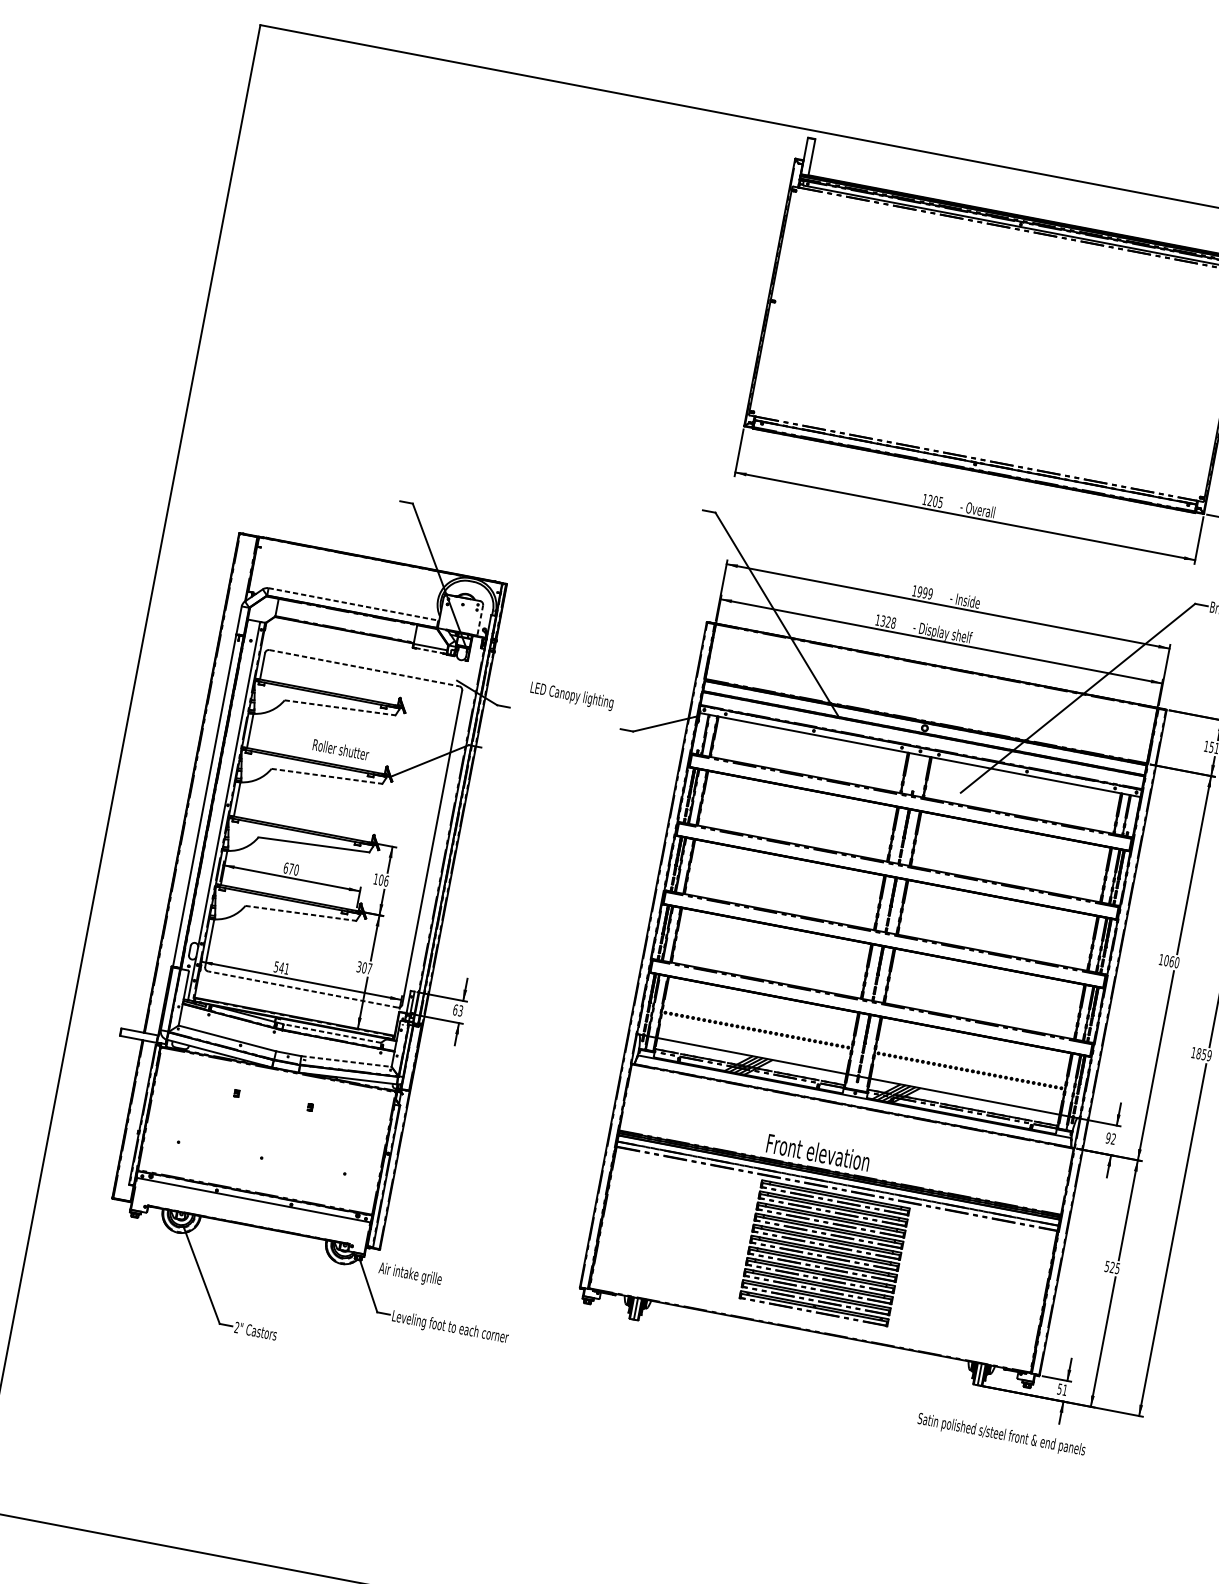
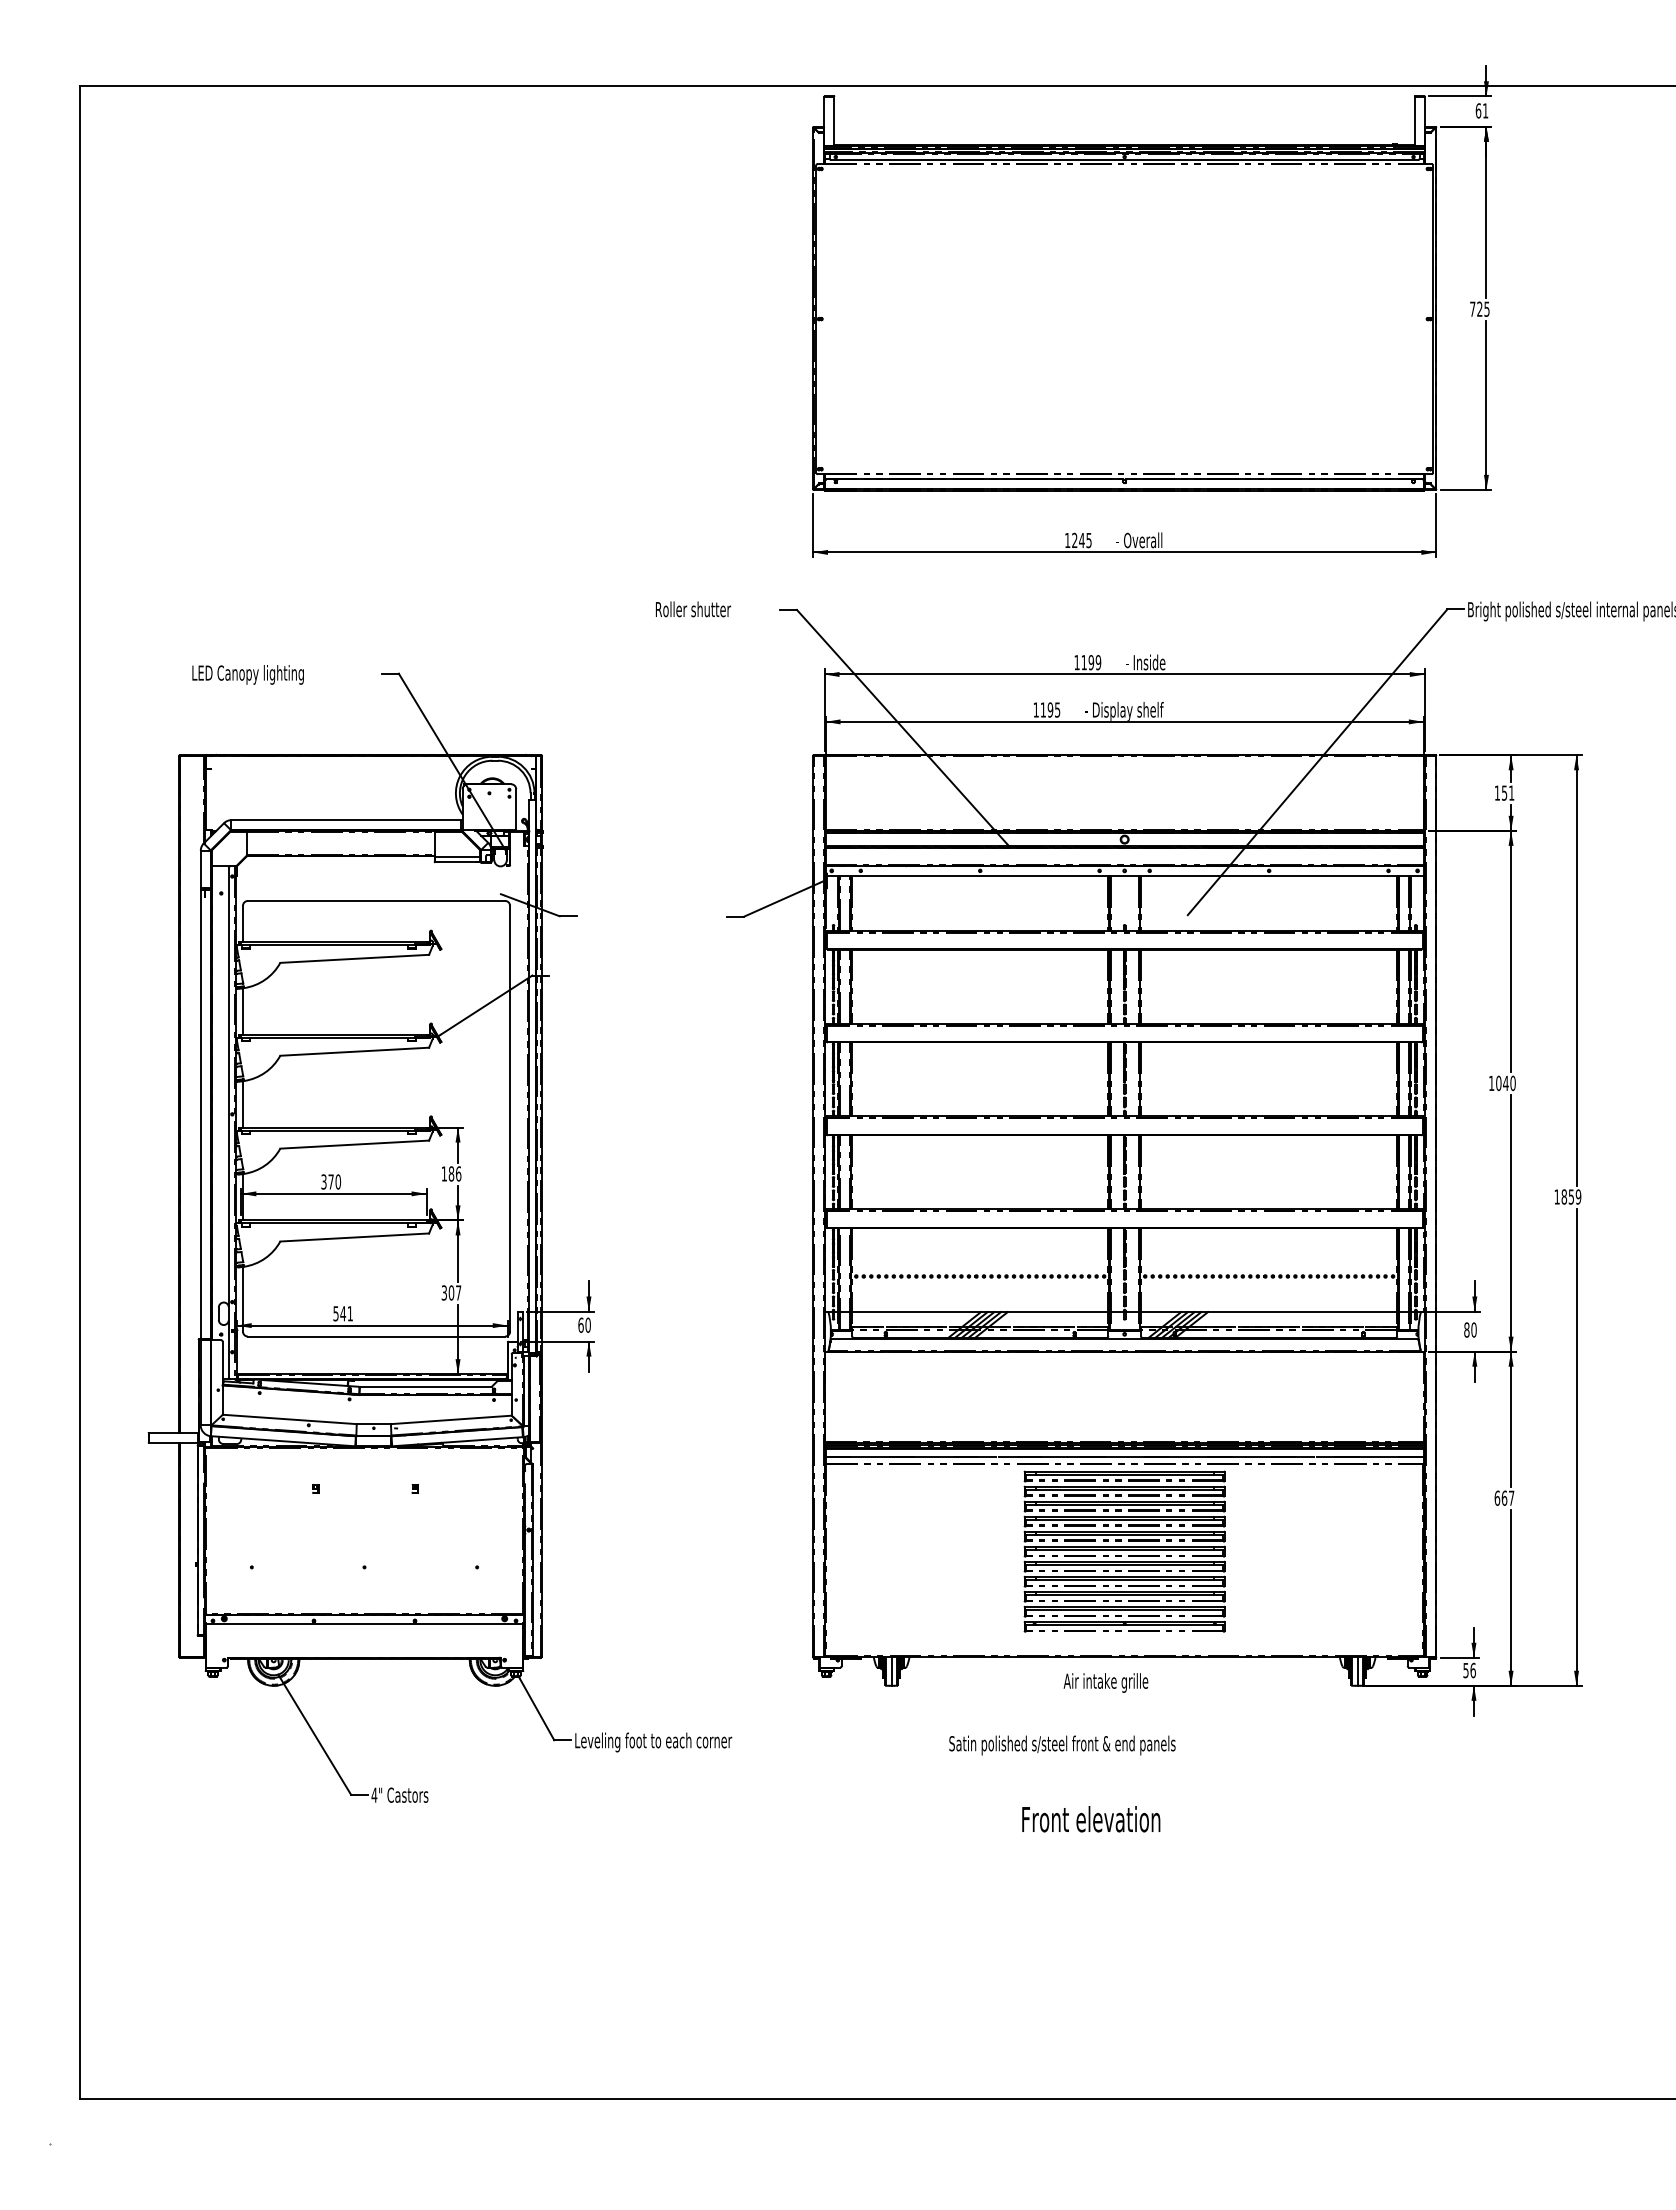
text: (935, 501) -> (1081, 540), 1205 -> 1245
text: (919, 591) -> (1083, 662), 1999 -> 1199
line: (353, 604) -> (346, 820), dashed -> solid
line: (480, 620) -> (516, 809), dashed -> solid
text: (888, 621) -> (1050, 709), 1328 -> 1195
line: (429, 650) -> (457, 861), dashed -> solid
line: (364, 667) -> (376, 900), dashed -> solid
text: (571, 695) -> (247, 674), moved
line: (340, 707) -> (354, 958), dashed -> solid
text: (341, 749) -> (693, 609), moved
line: (326, 776) -> (354, 1051), dashed -> solid
text: (285, 867) -> (323, 1181), 670 -> 370
text: (381, 879) -> (451, 1173), 106 -> 186
line: (300, 913) -> (354, 1237), dashed -> solid
text: (1171, 961) -> (1505, 1083), 1060 -> 1040
line: (303, 989) -> (376, 1336), dashed -> solid
text: (460, 1010) -> (587, 1324), 63 -> 60
line: (332, 1033) -> (425, 1386), dashed -> solid
line: (346, 1061) -> (451, 1419), dashed -> solid
text: (1111, 1138) -> (1470, 1329), 92 -> 80
text: (818, 1152) -> (1091, 1819), moved
text: (1112, 1266) -> (1504, 1497), 525 -> 667
text: (410, 1274) -> (1105, 1682), moved
text: (237, 1327) -> (374, 1794), 2" -> 4"
text: (1064, 1390) -> (1472, 1670), 51 -> 56
text: (1001, 1435) -> (1062, 1745), moved

